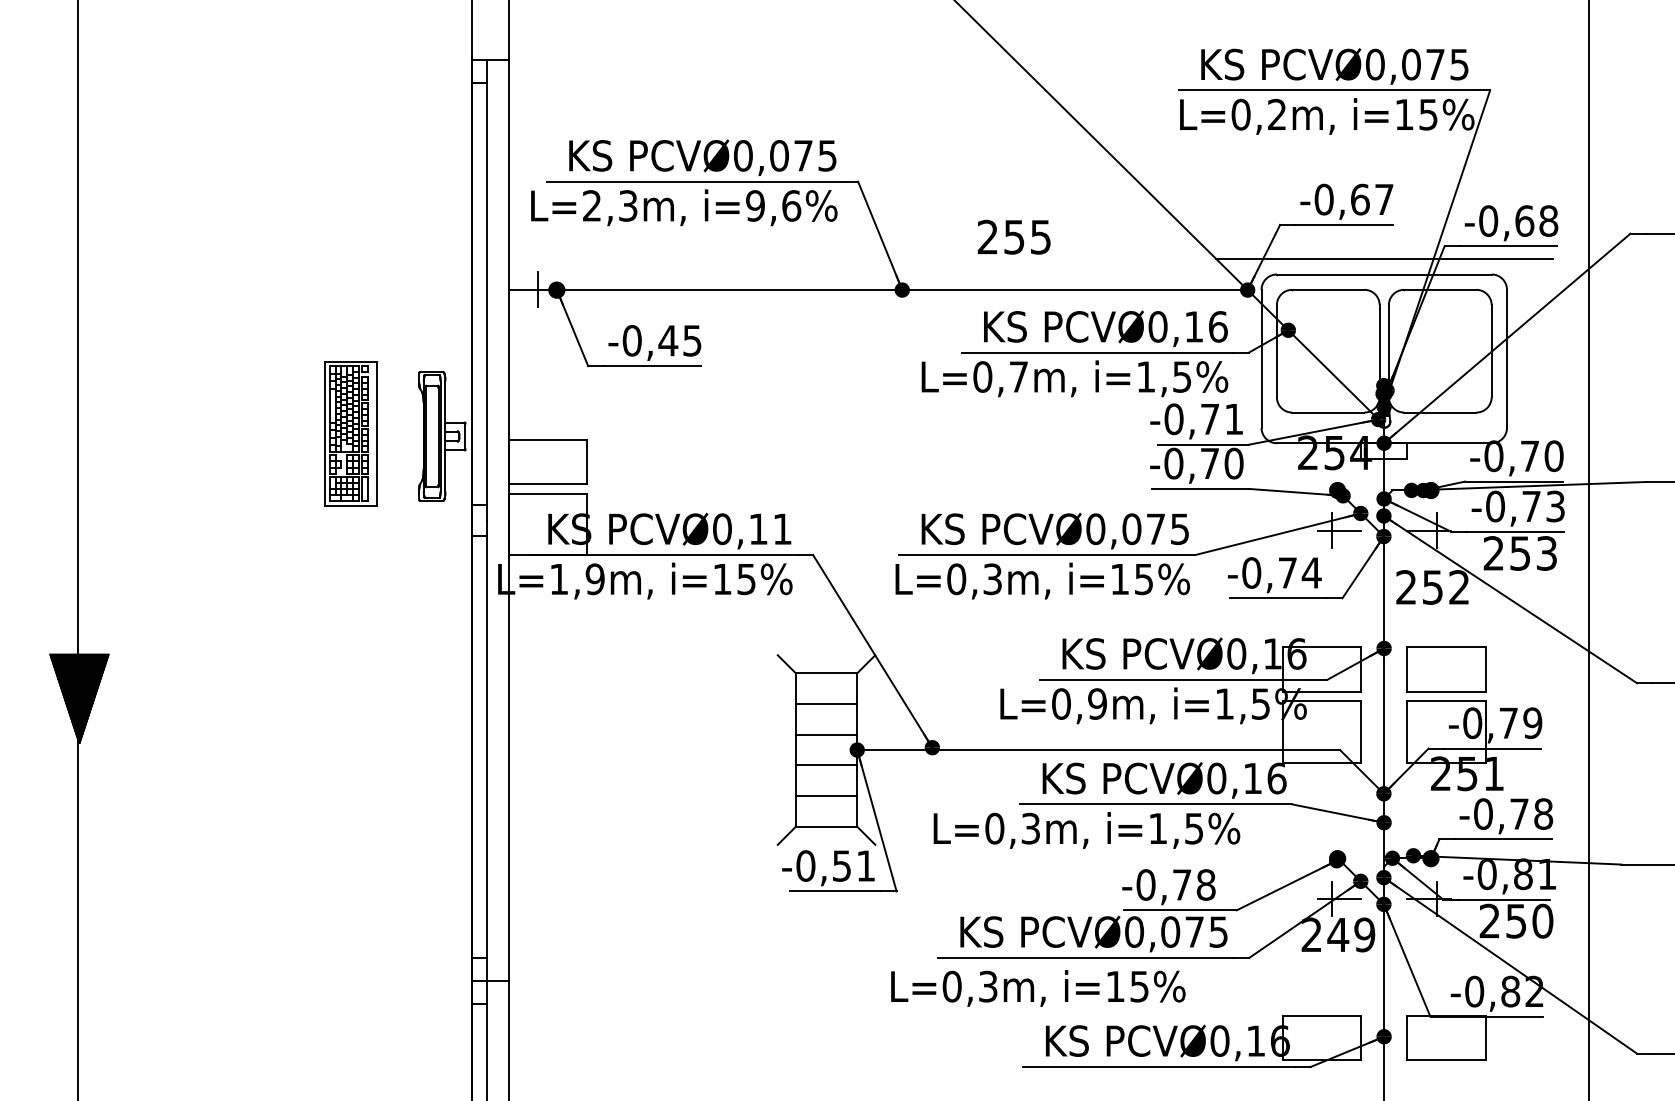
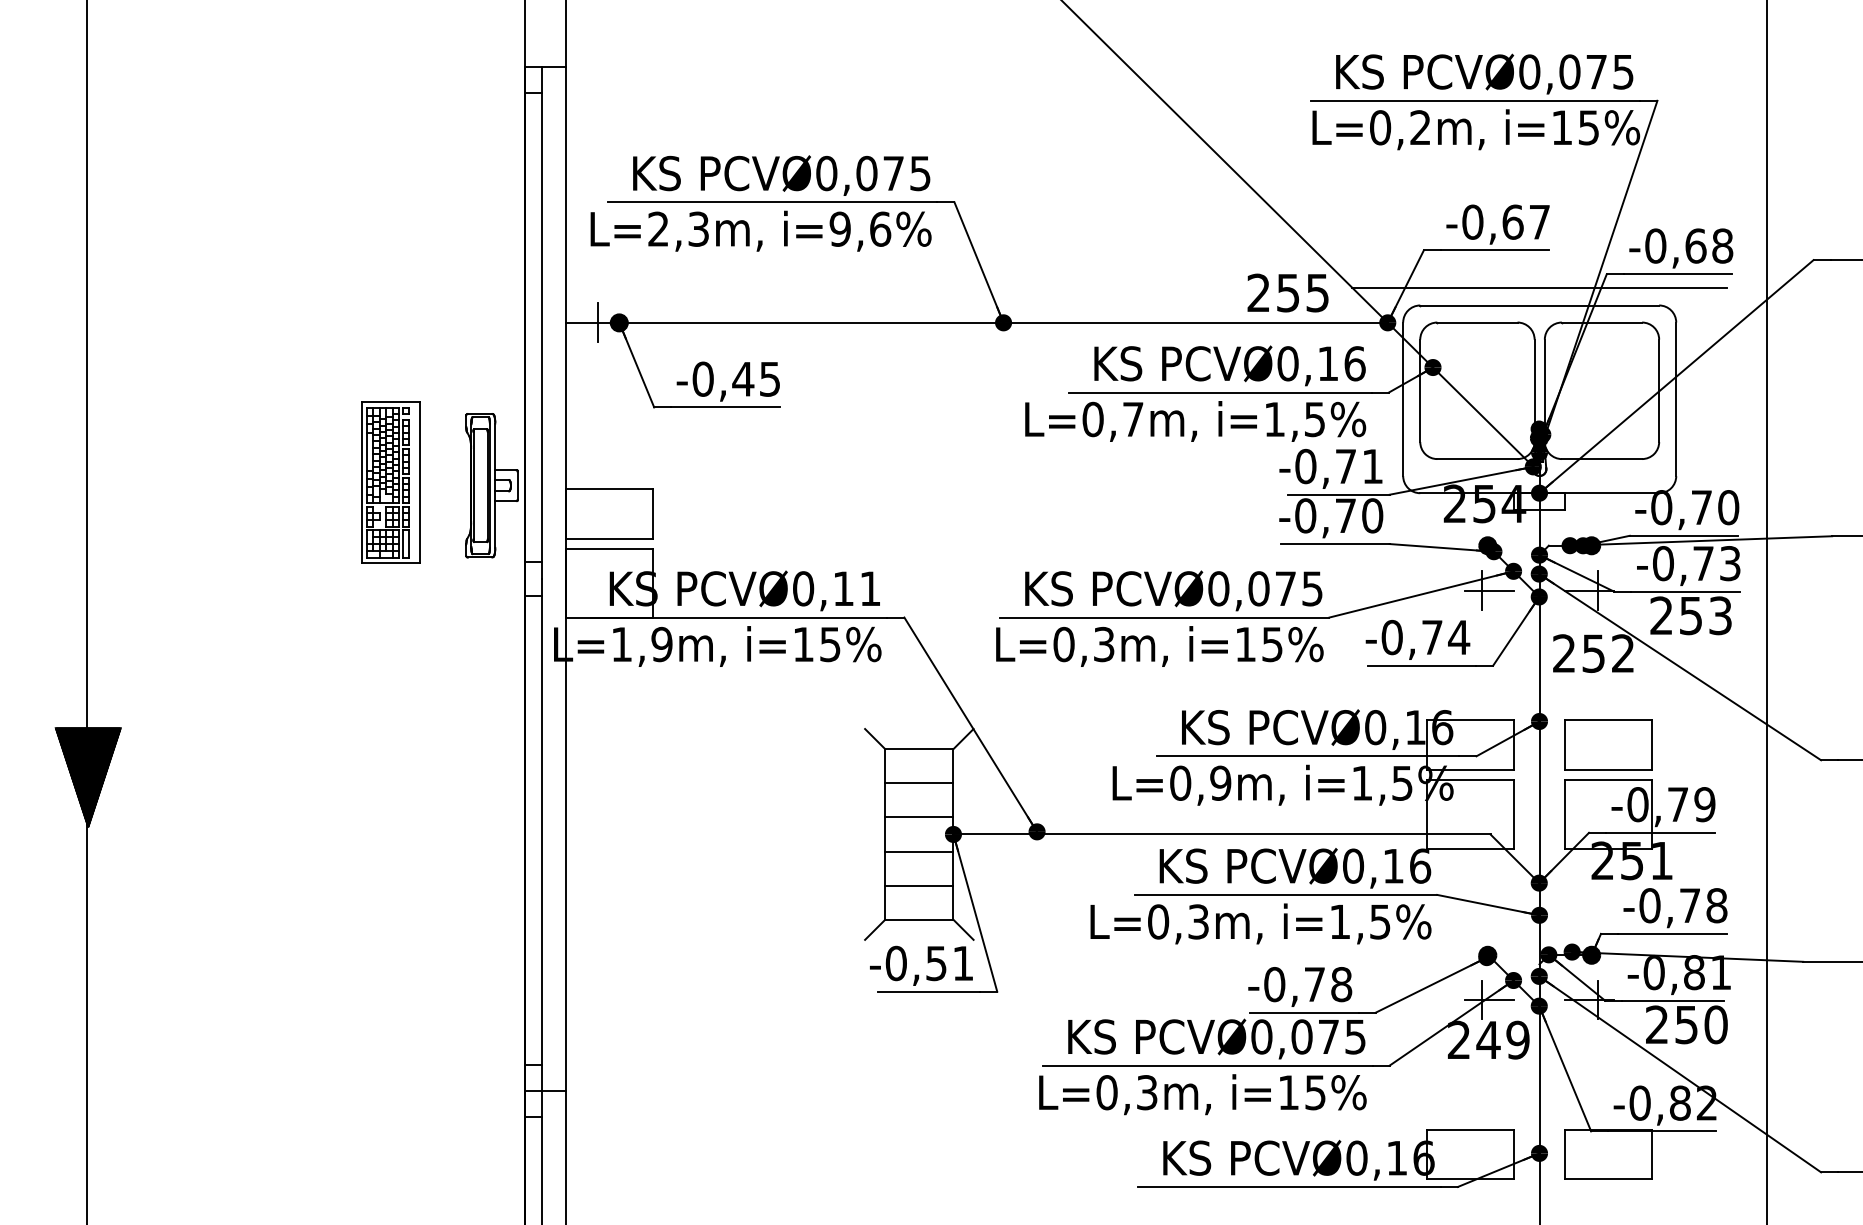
text: (1013, 236) -> (1287, 292), moved
text: (1086, 830) -> (1260, 923), moved
text: (1037, 988) -> (1202, 1094), moved

